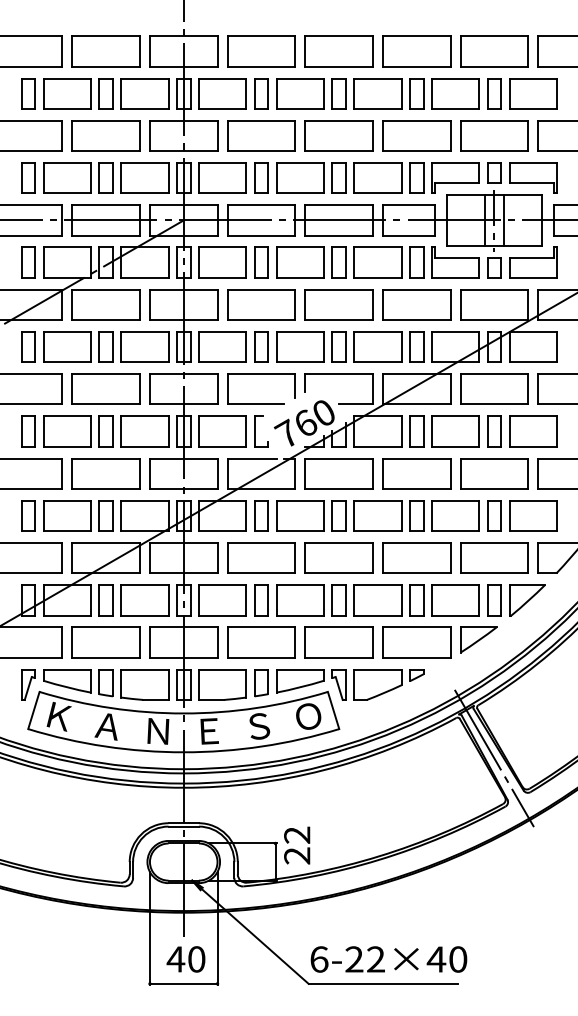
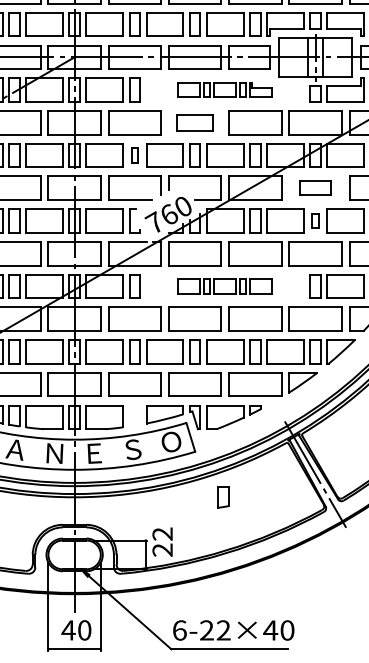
part: (377, 262) -> (224, 89), size x0.6
part: (338, 304) -> (194, 122), size x0.7
part: (261, 346) -> (134, 155), size x0.6
part: (494, 388) -> (315, 187), size x0.6
part: (494, 431) -> (315, 221), size x0.6
part: (377, 515) -> (224, 286), size x0.6
part: (261, 683) -> (223, 497), moved

